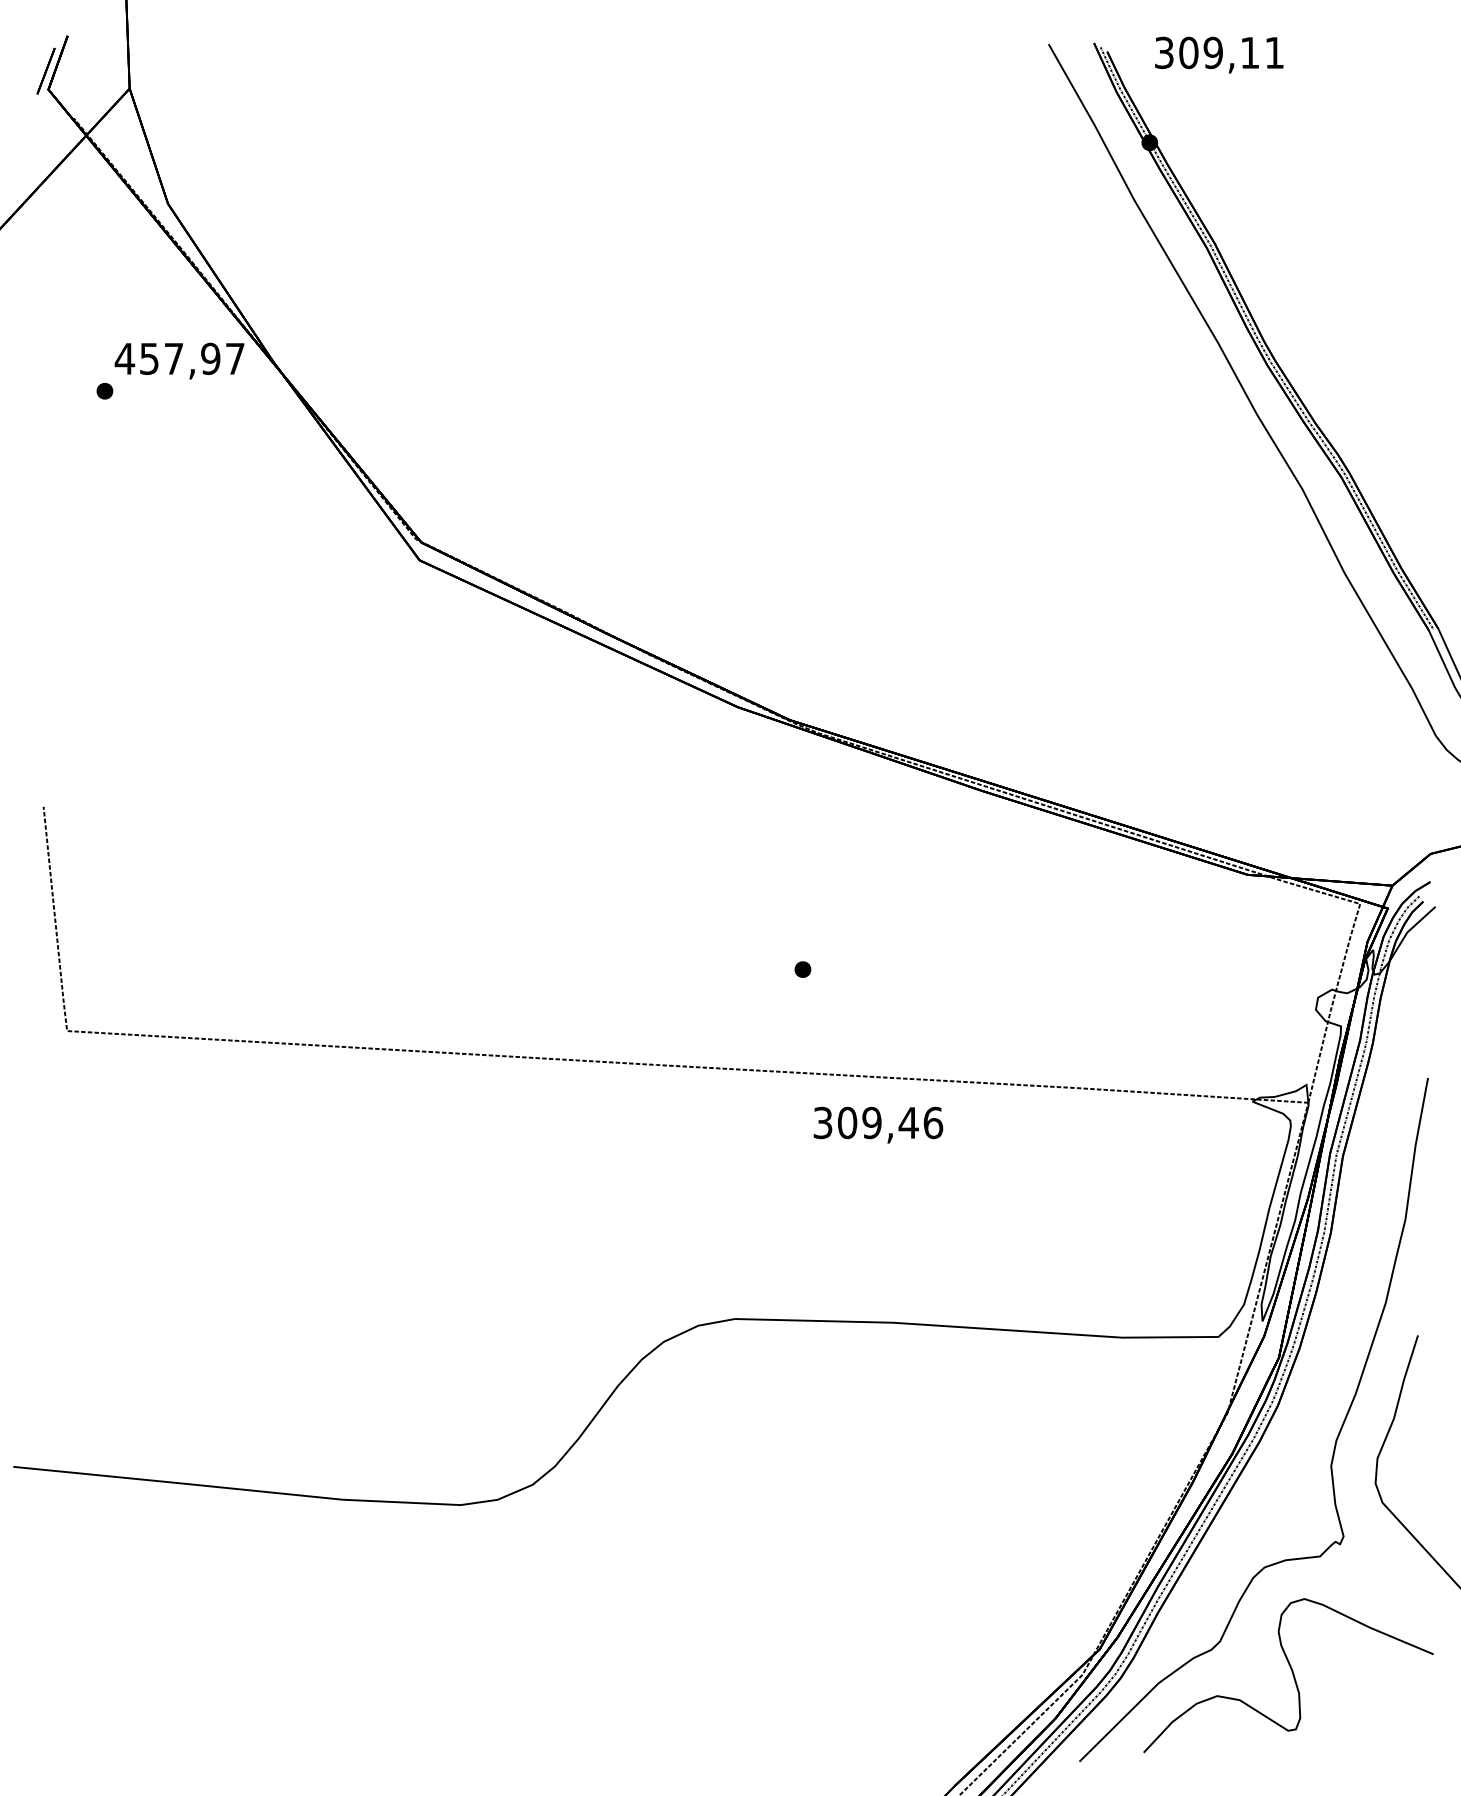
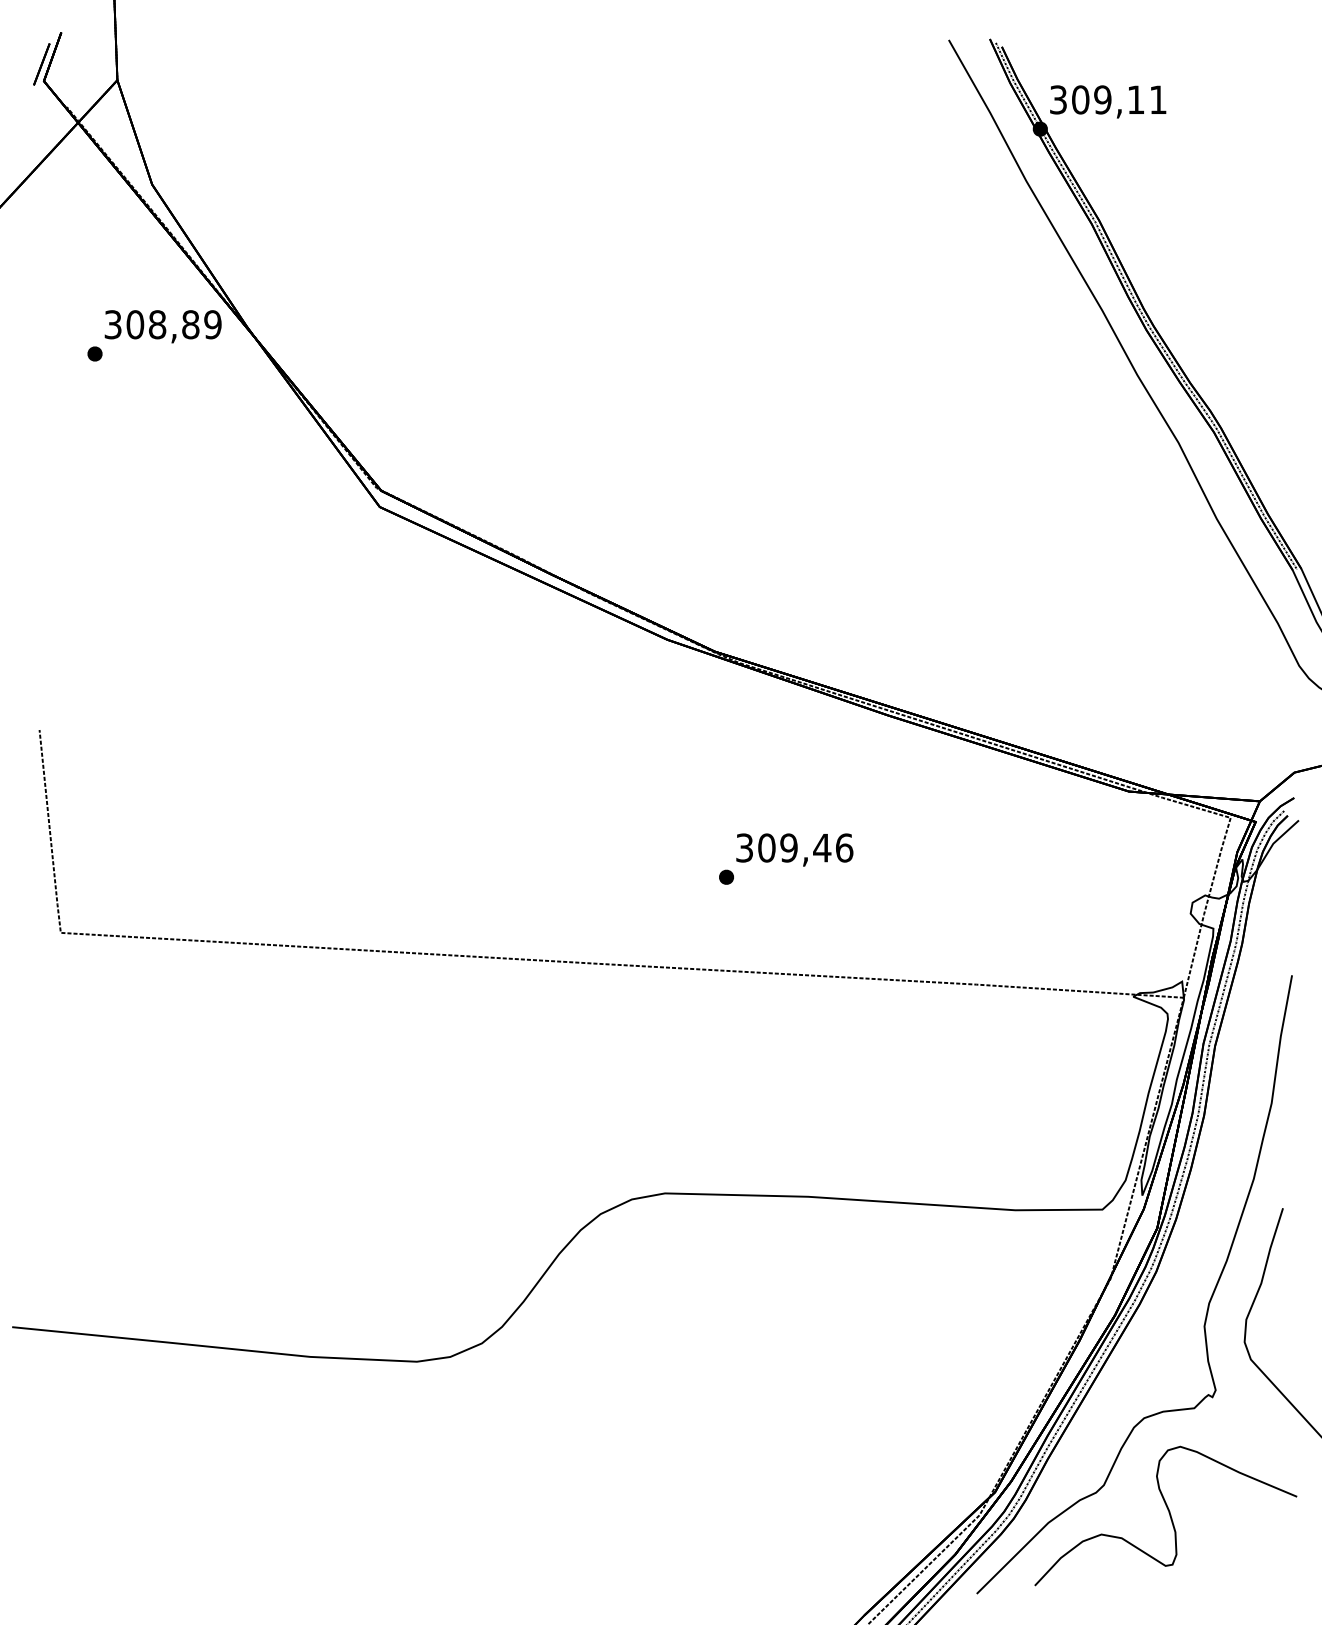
text: (1219, 54) -> (1108, 101), moved
text: (179, 358) -> (162, 324), 457,97 -> 308,89
text: (878, 1124) -> (794, 849), moved

